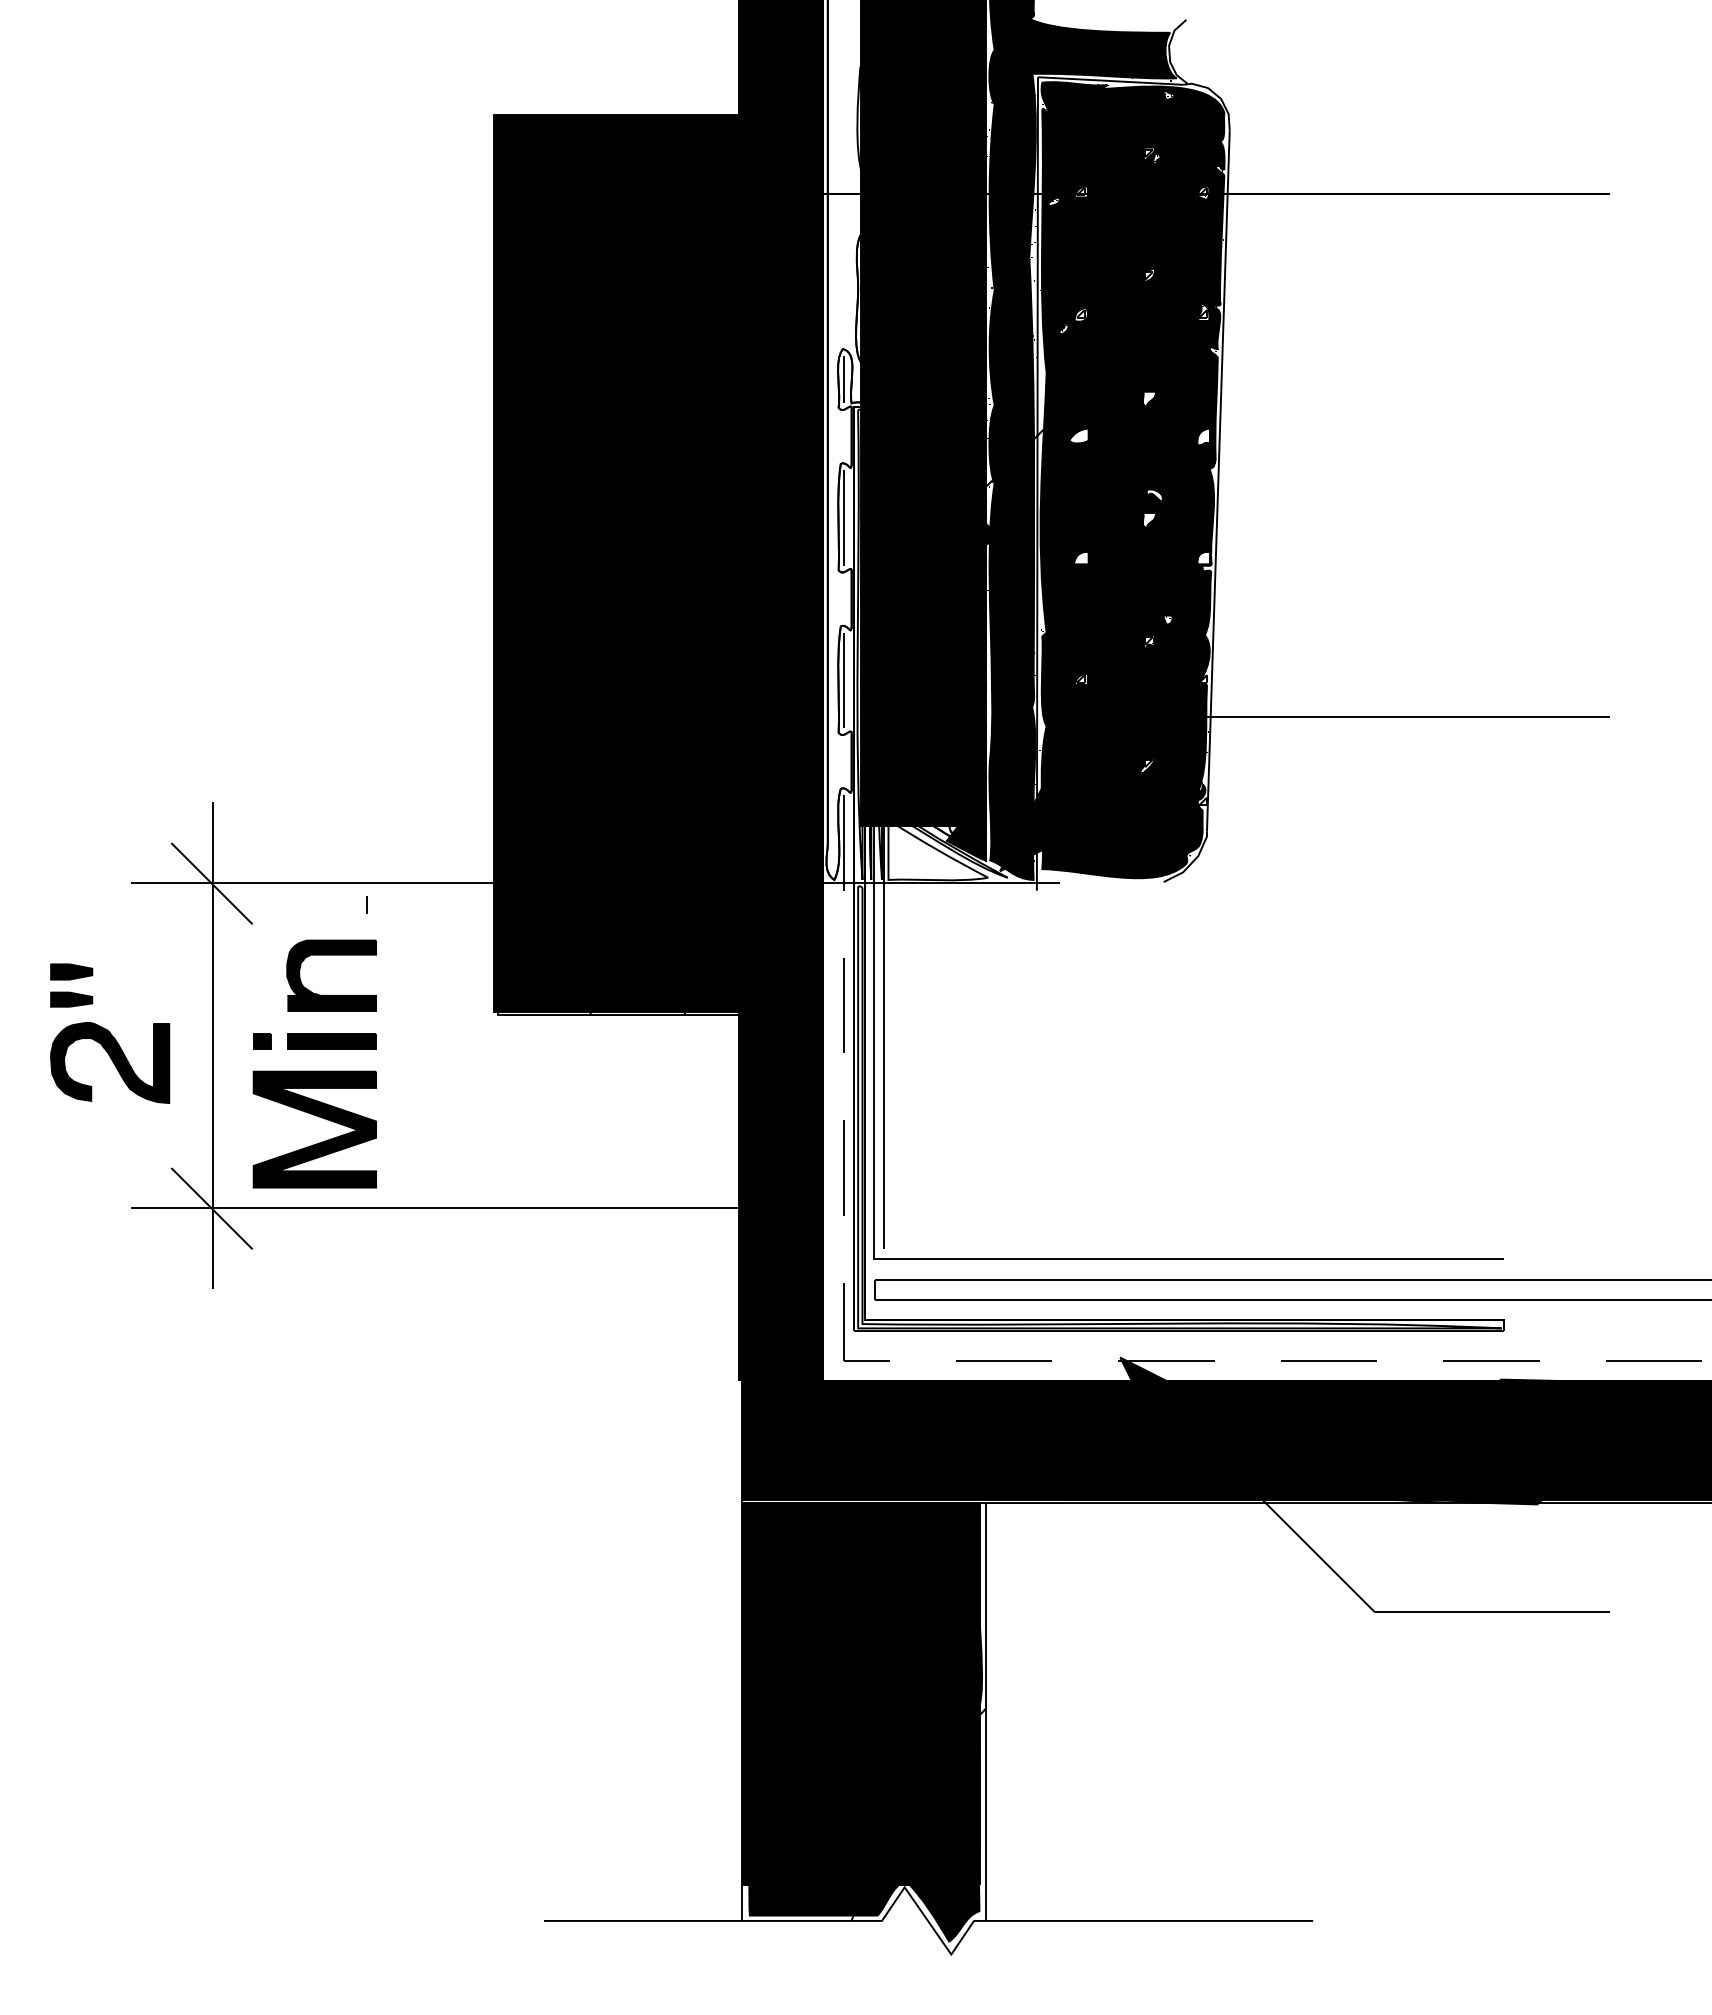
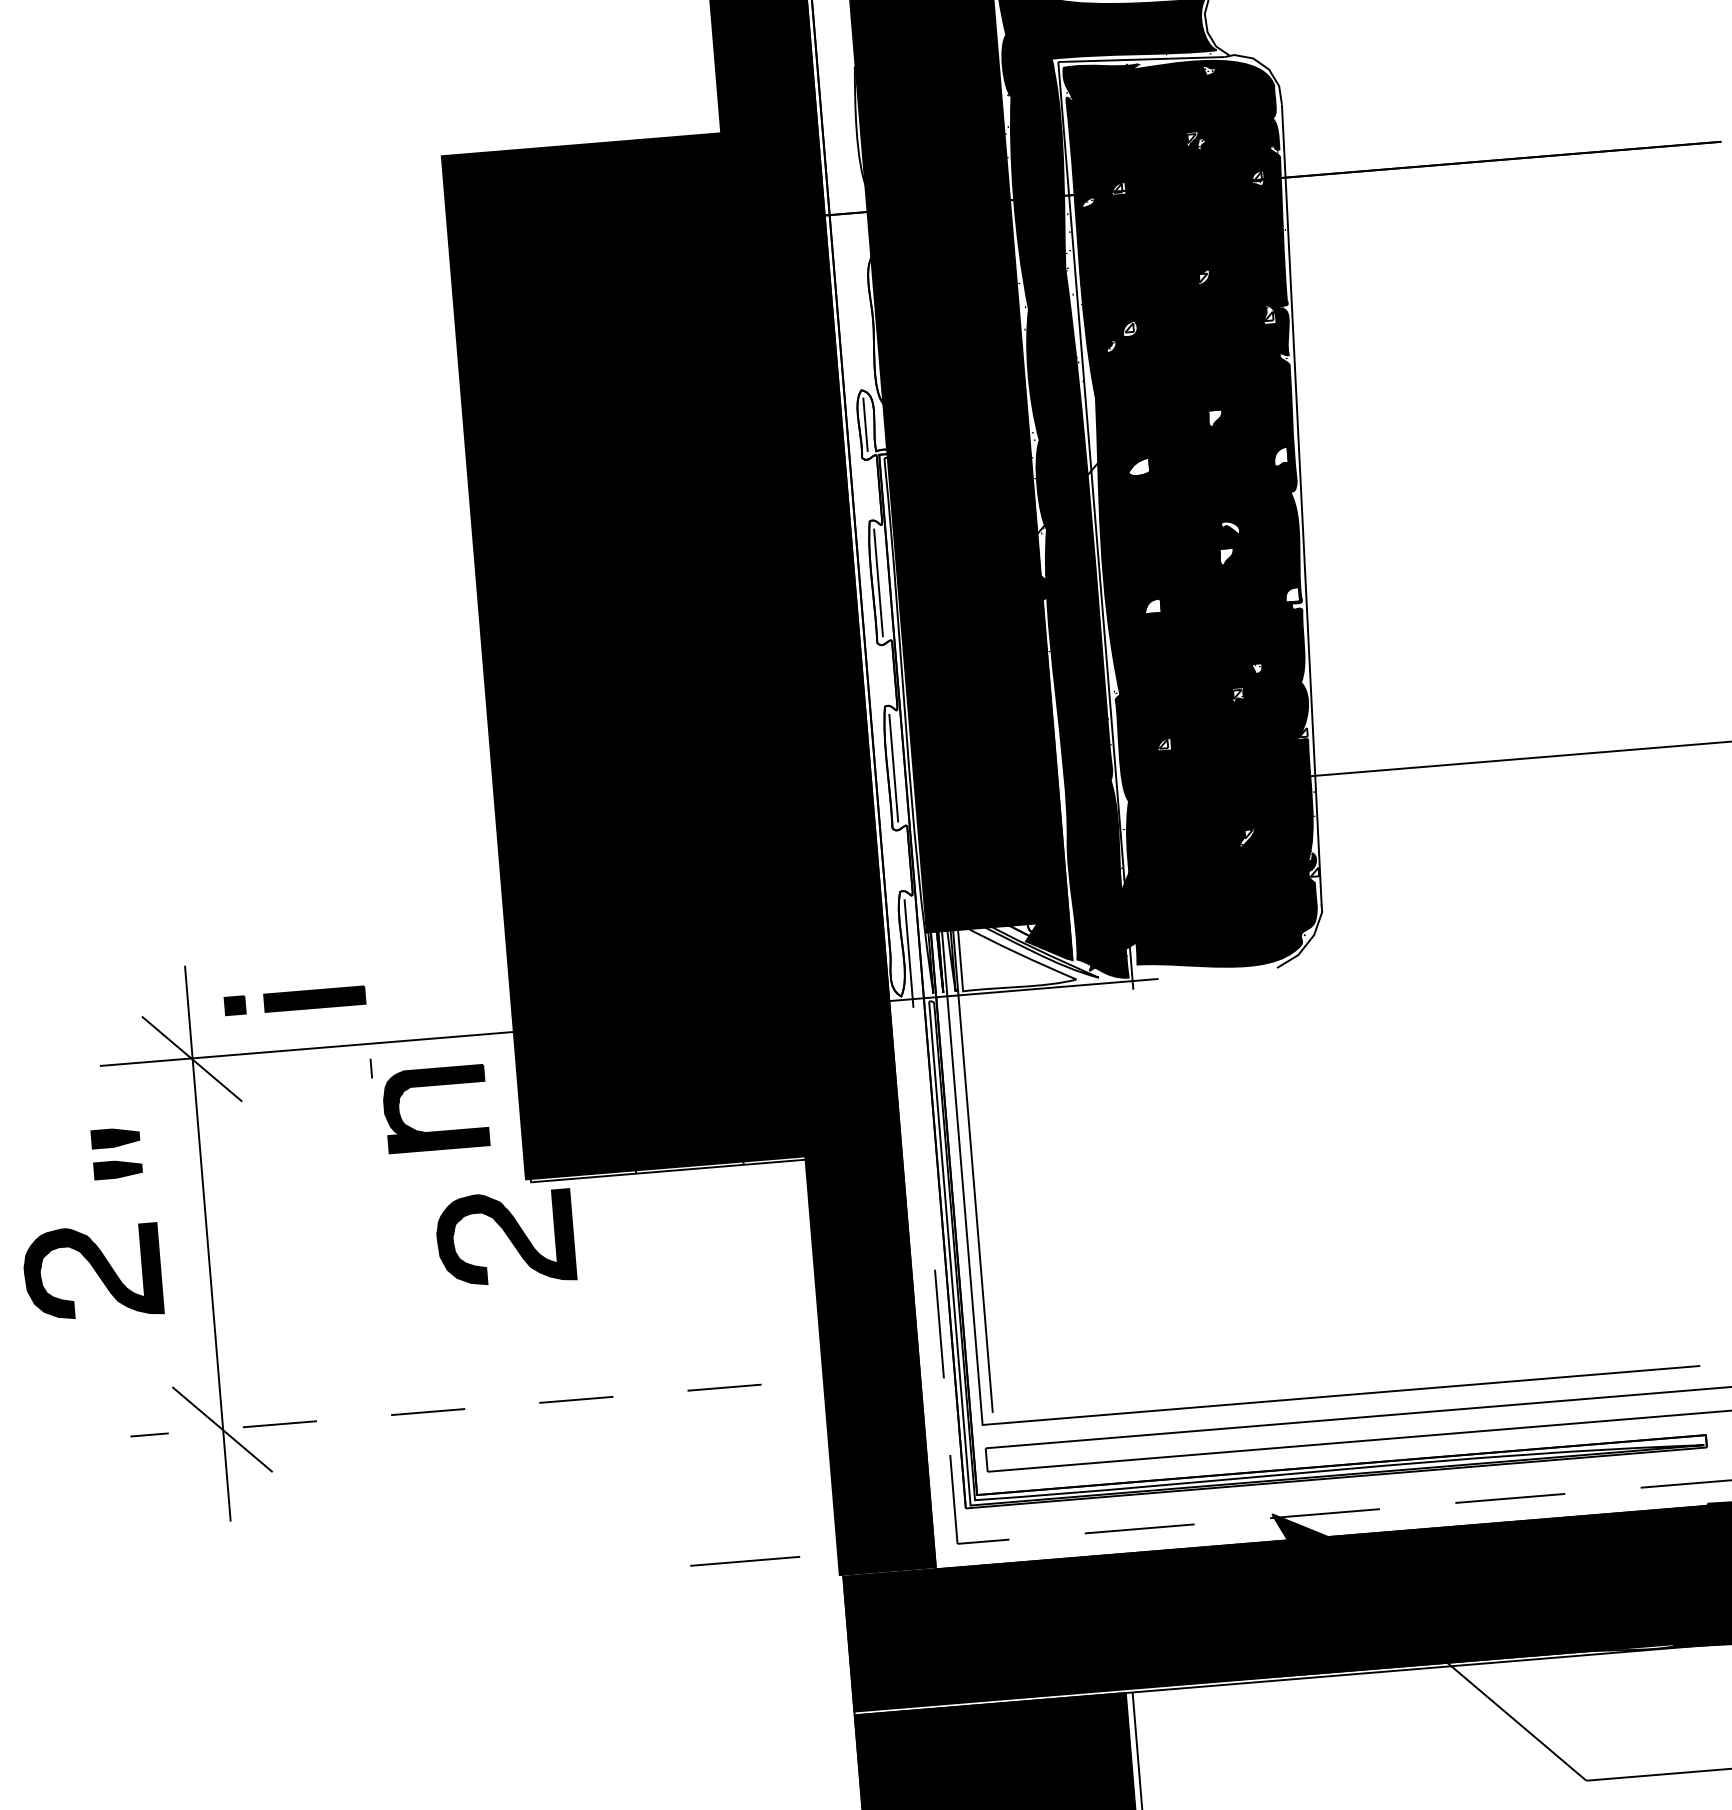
part: (331, 955) -> (433, 1086), moved
part: (71, 985) -> (116, 1153), moved
line: (843, 1005) -> (923, 1138), removed
part: (314, 1041) -> (294, 1001), moved
part: (472, 1062) -> (505, 1238), added
part: (319, 1117) -> (336, 1315), removed
line: (473, 1208) -> (520, 1404), solid -> dashed
line: (657, 1360) -> (744, 1560), added

